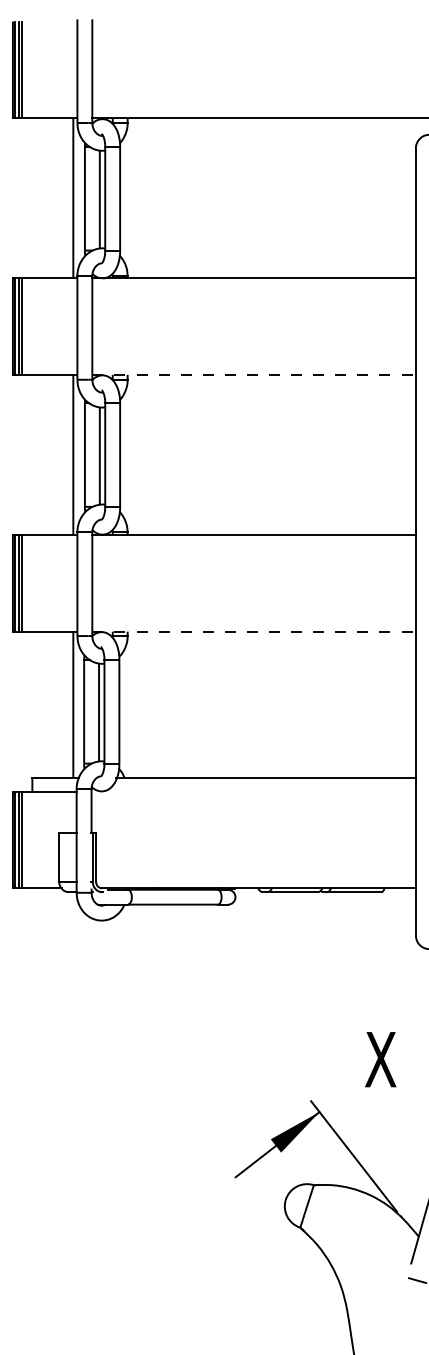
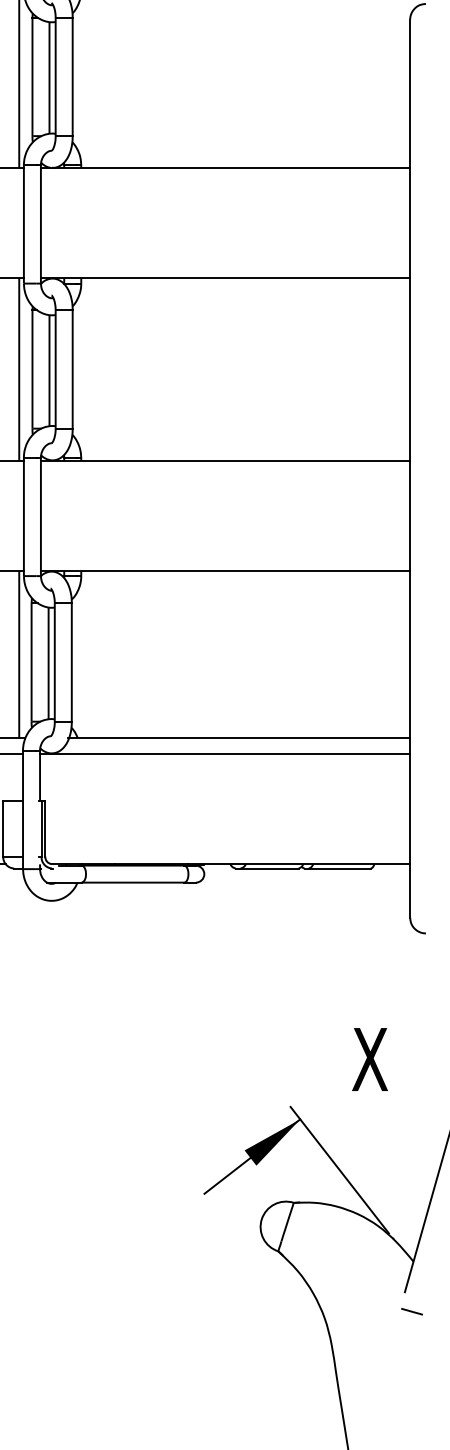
line: (254, 374) -> (226, 277), dashed -> solid
line: (254, 631) -> (226, 570), dashed -> solid
line: (253, 791) -> (224, 753), added

